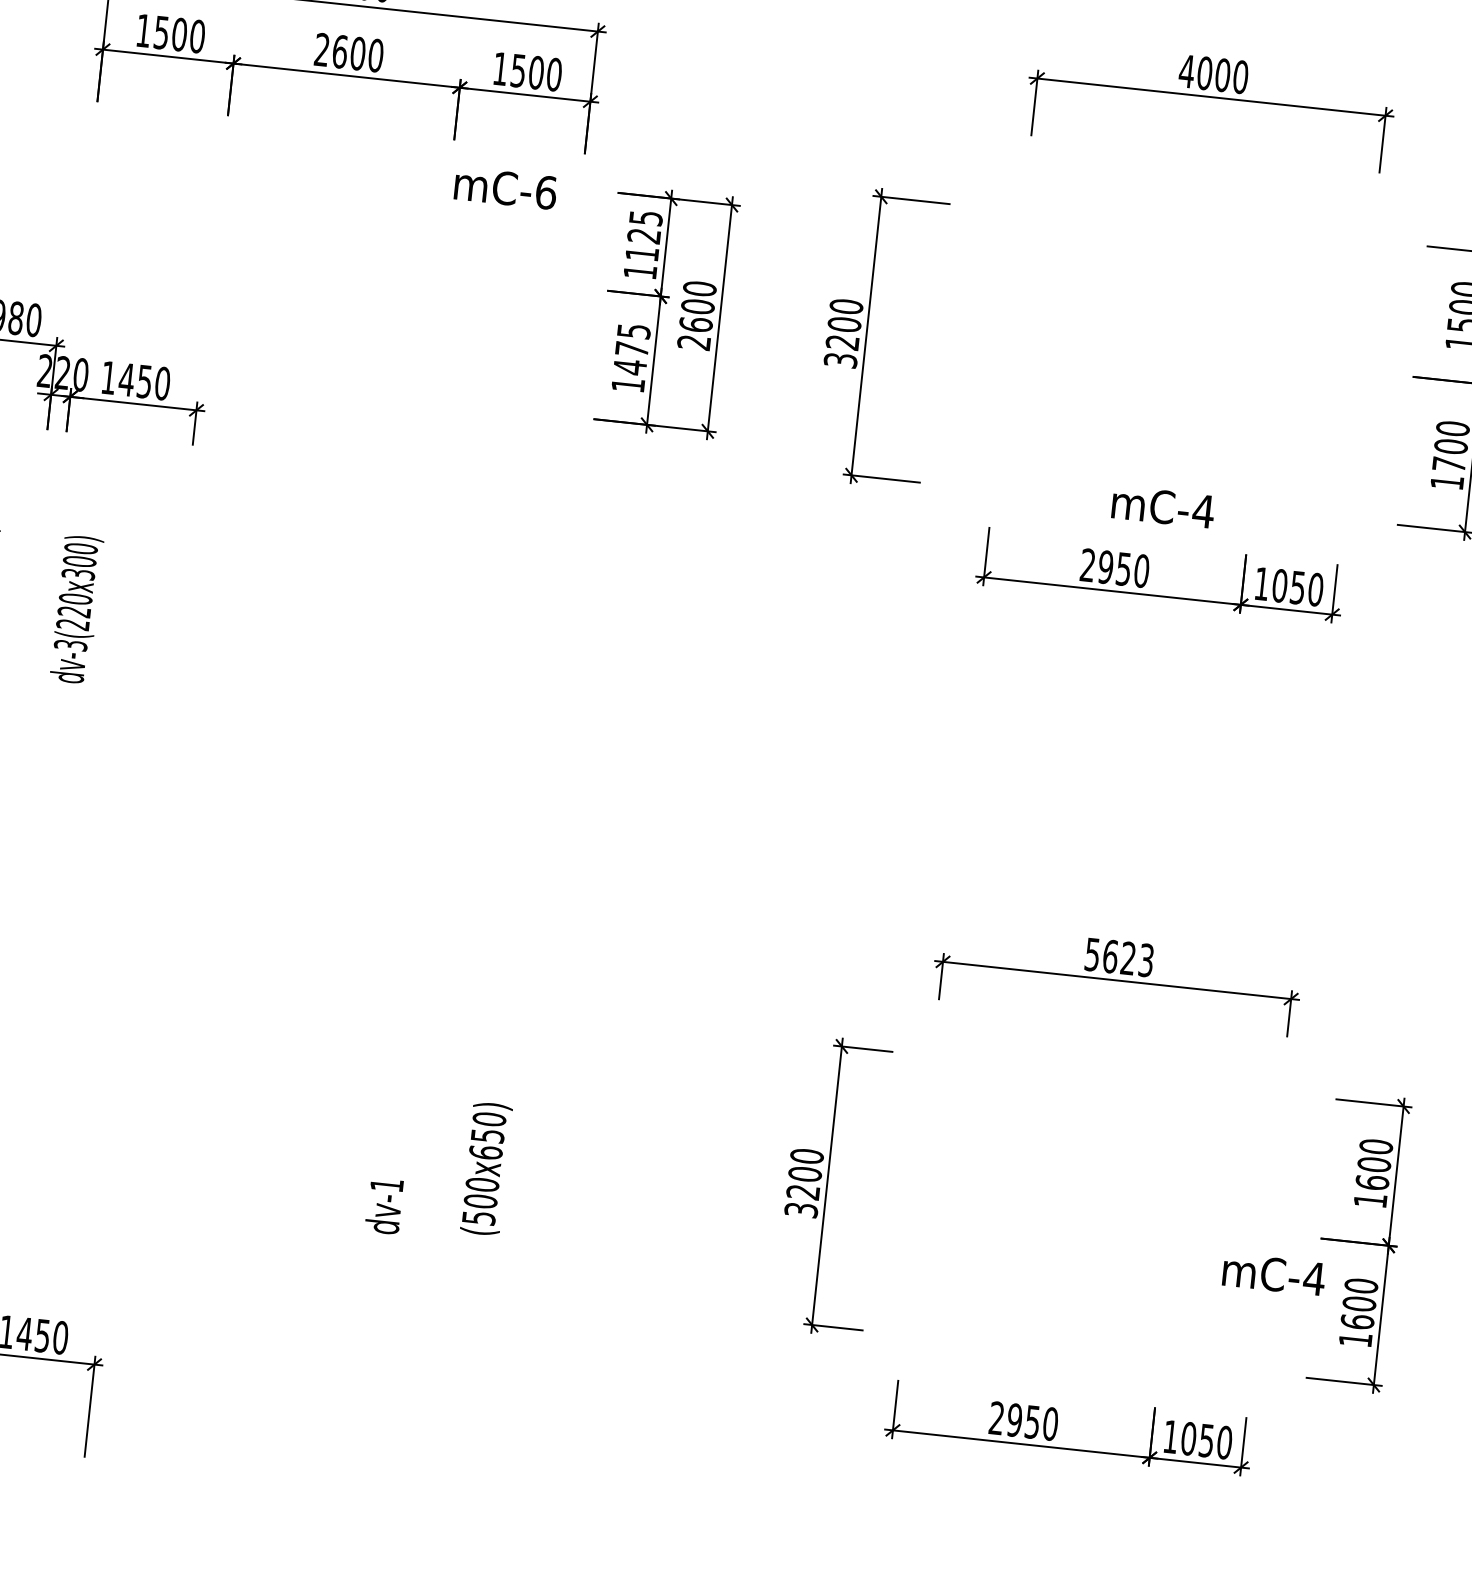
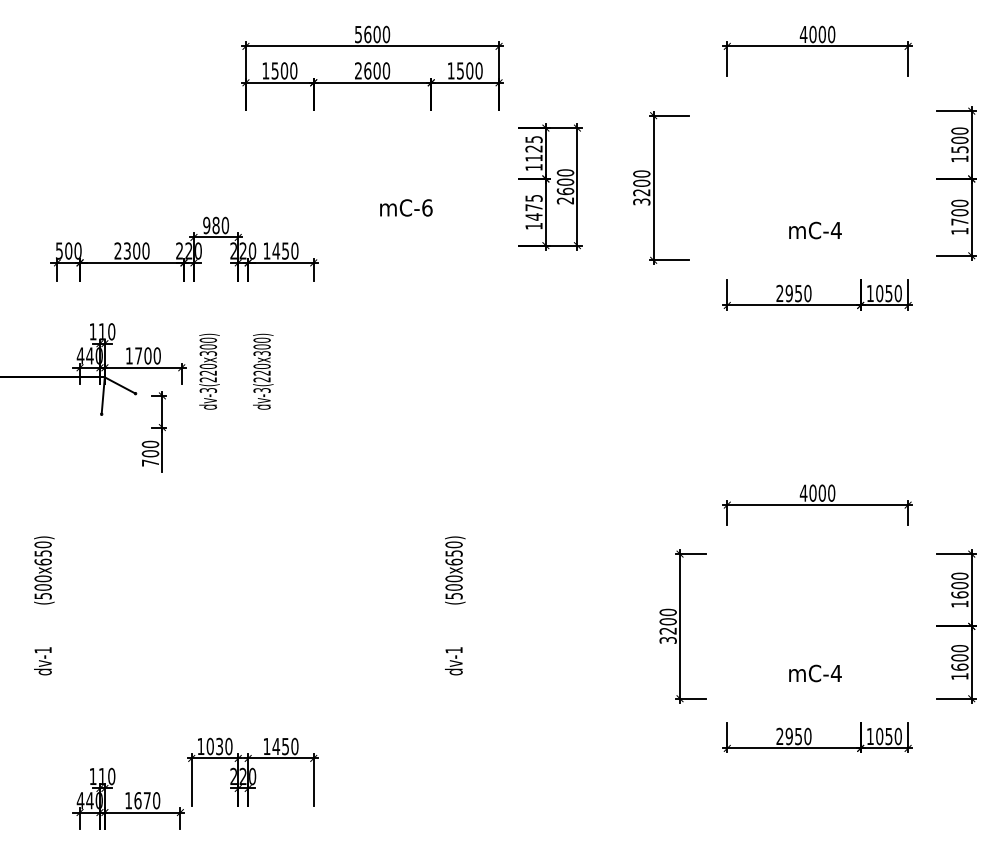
text: (506, 187) -> (406, 207), moved
text: (1163, 507) -> (815, 230), moved
text: (1119, 956) -> (817, 492), 5623 -> 4000
text: (486, 1169) -> (455, 570), moved
text: (1274, 1274) -> (815, 673), moved

